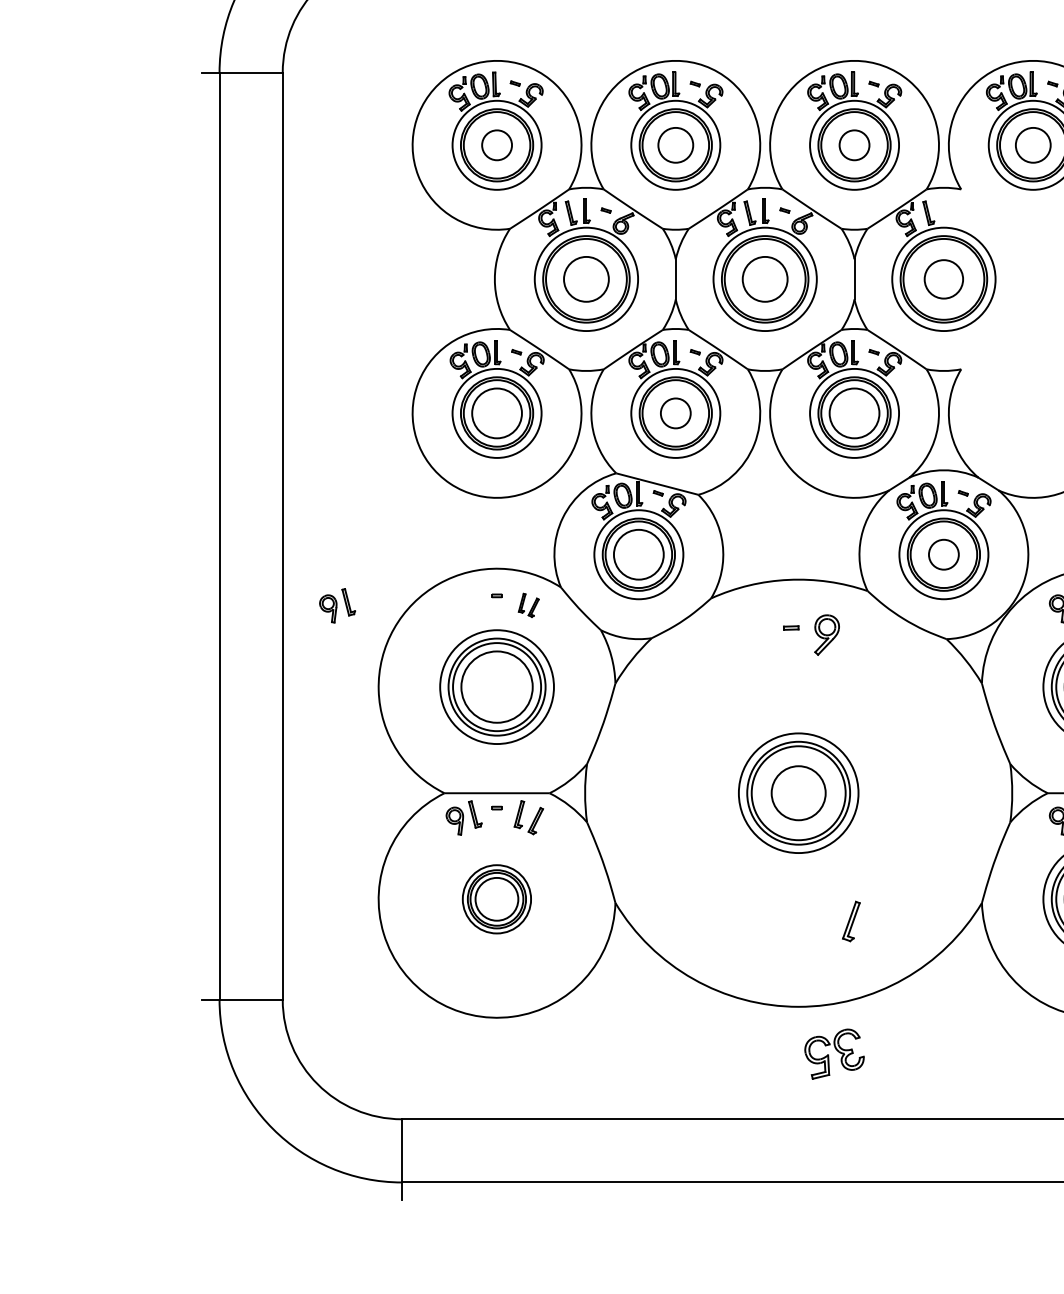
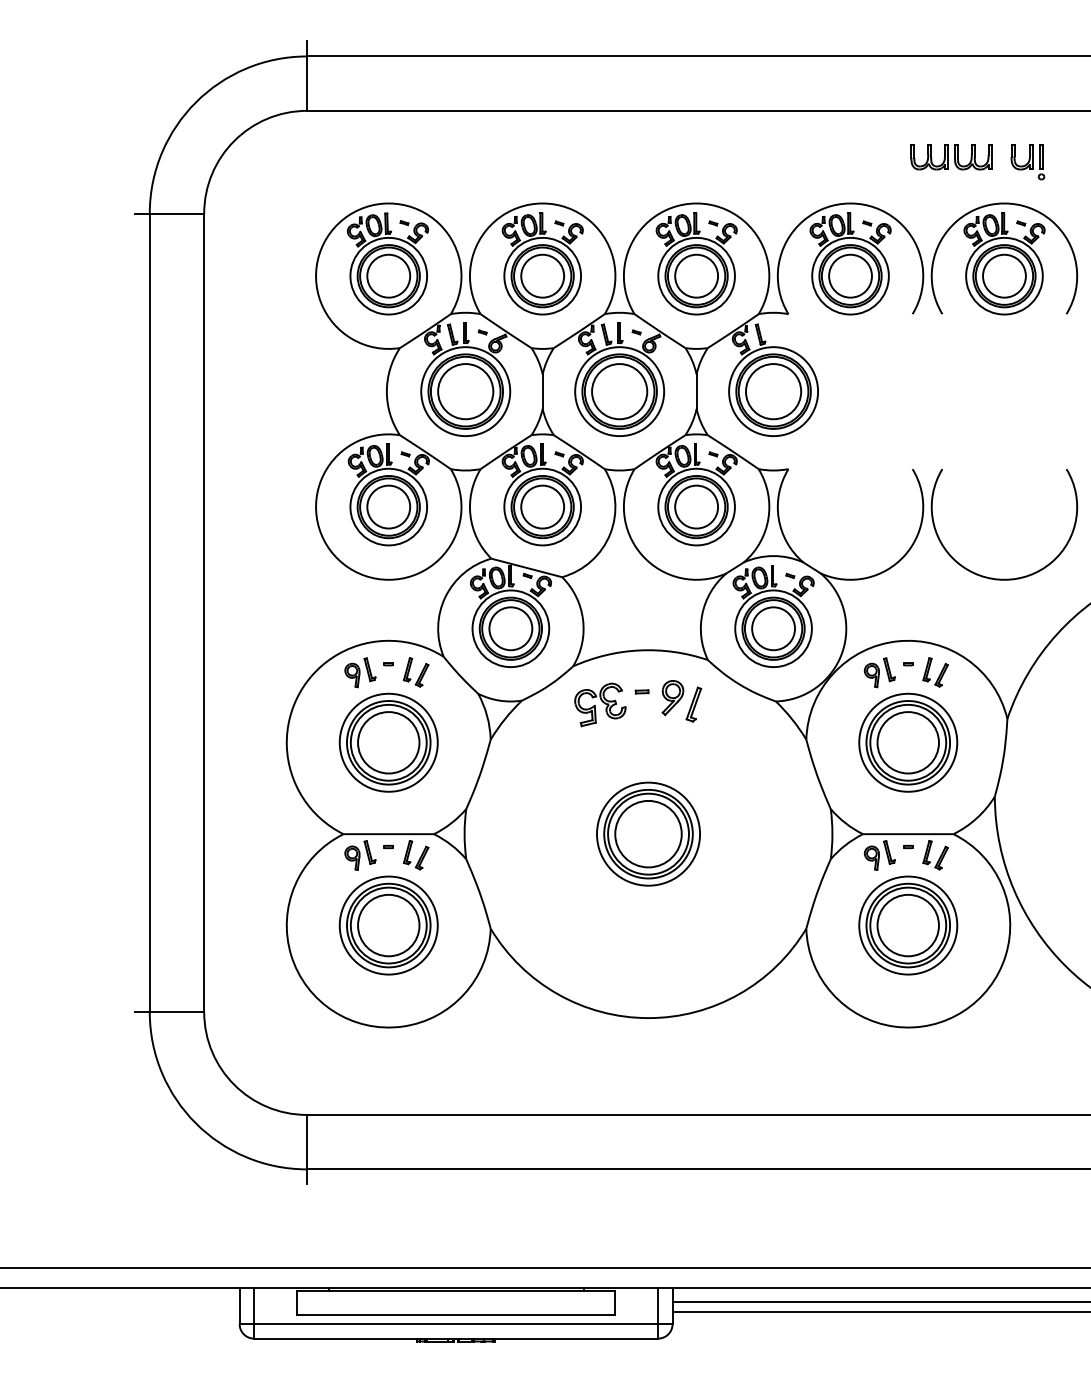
circle: (496, 144) -> (388, 275), size x1.67
circle: (675, 144) -> (542, 275), size x1.43
circle: (854, 144) -> (696, 275), size x1.67
circle: (1033, 144) -> (850, 275), size x1.43
circle: (586, 279) -> (465, 391), size x1.43
circle: (764, 279) -> (619, 391), size x1.43
circle: (943, 279) -> (773, 391), size x1.67
circle: (675, 412) -> (542, 506), size x1.67
circle: (943, 554) -> (773, 628), size x1.67
part: (337, 605) -> (360, 672), moved
part: (528, 605) -> (415, 672), size x1.43
circle: (798, 792) -> (648, 833), size x1.43
part: (496, 899) -> (388, 925), size x1.67
part: (850, 921) -> (693, 704), moved
part: (834, 1053) -> (600, 704), moved

